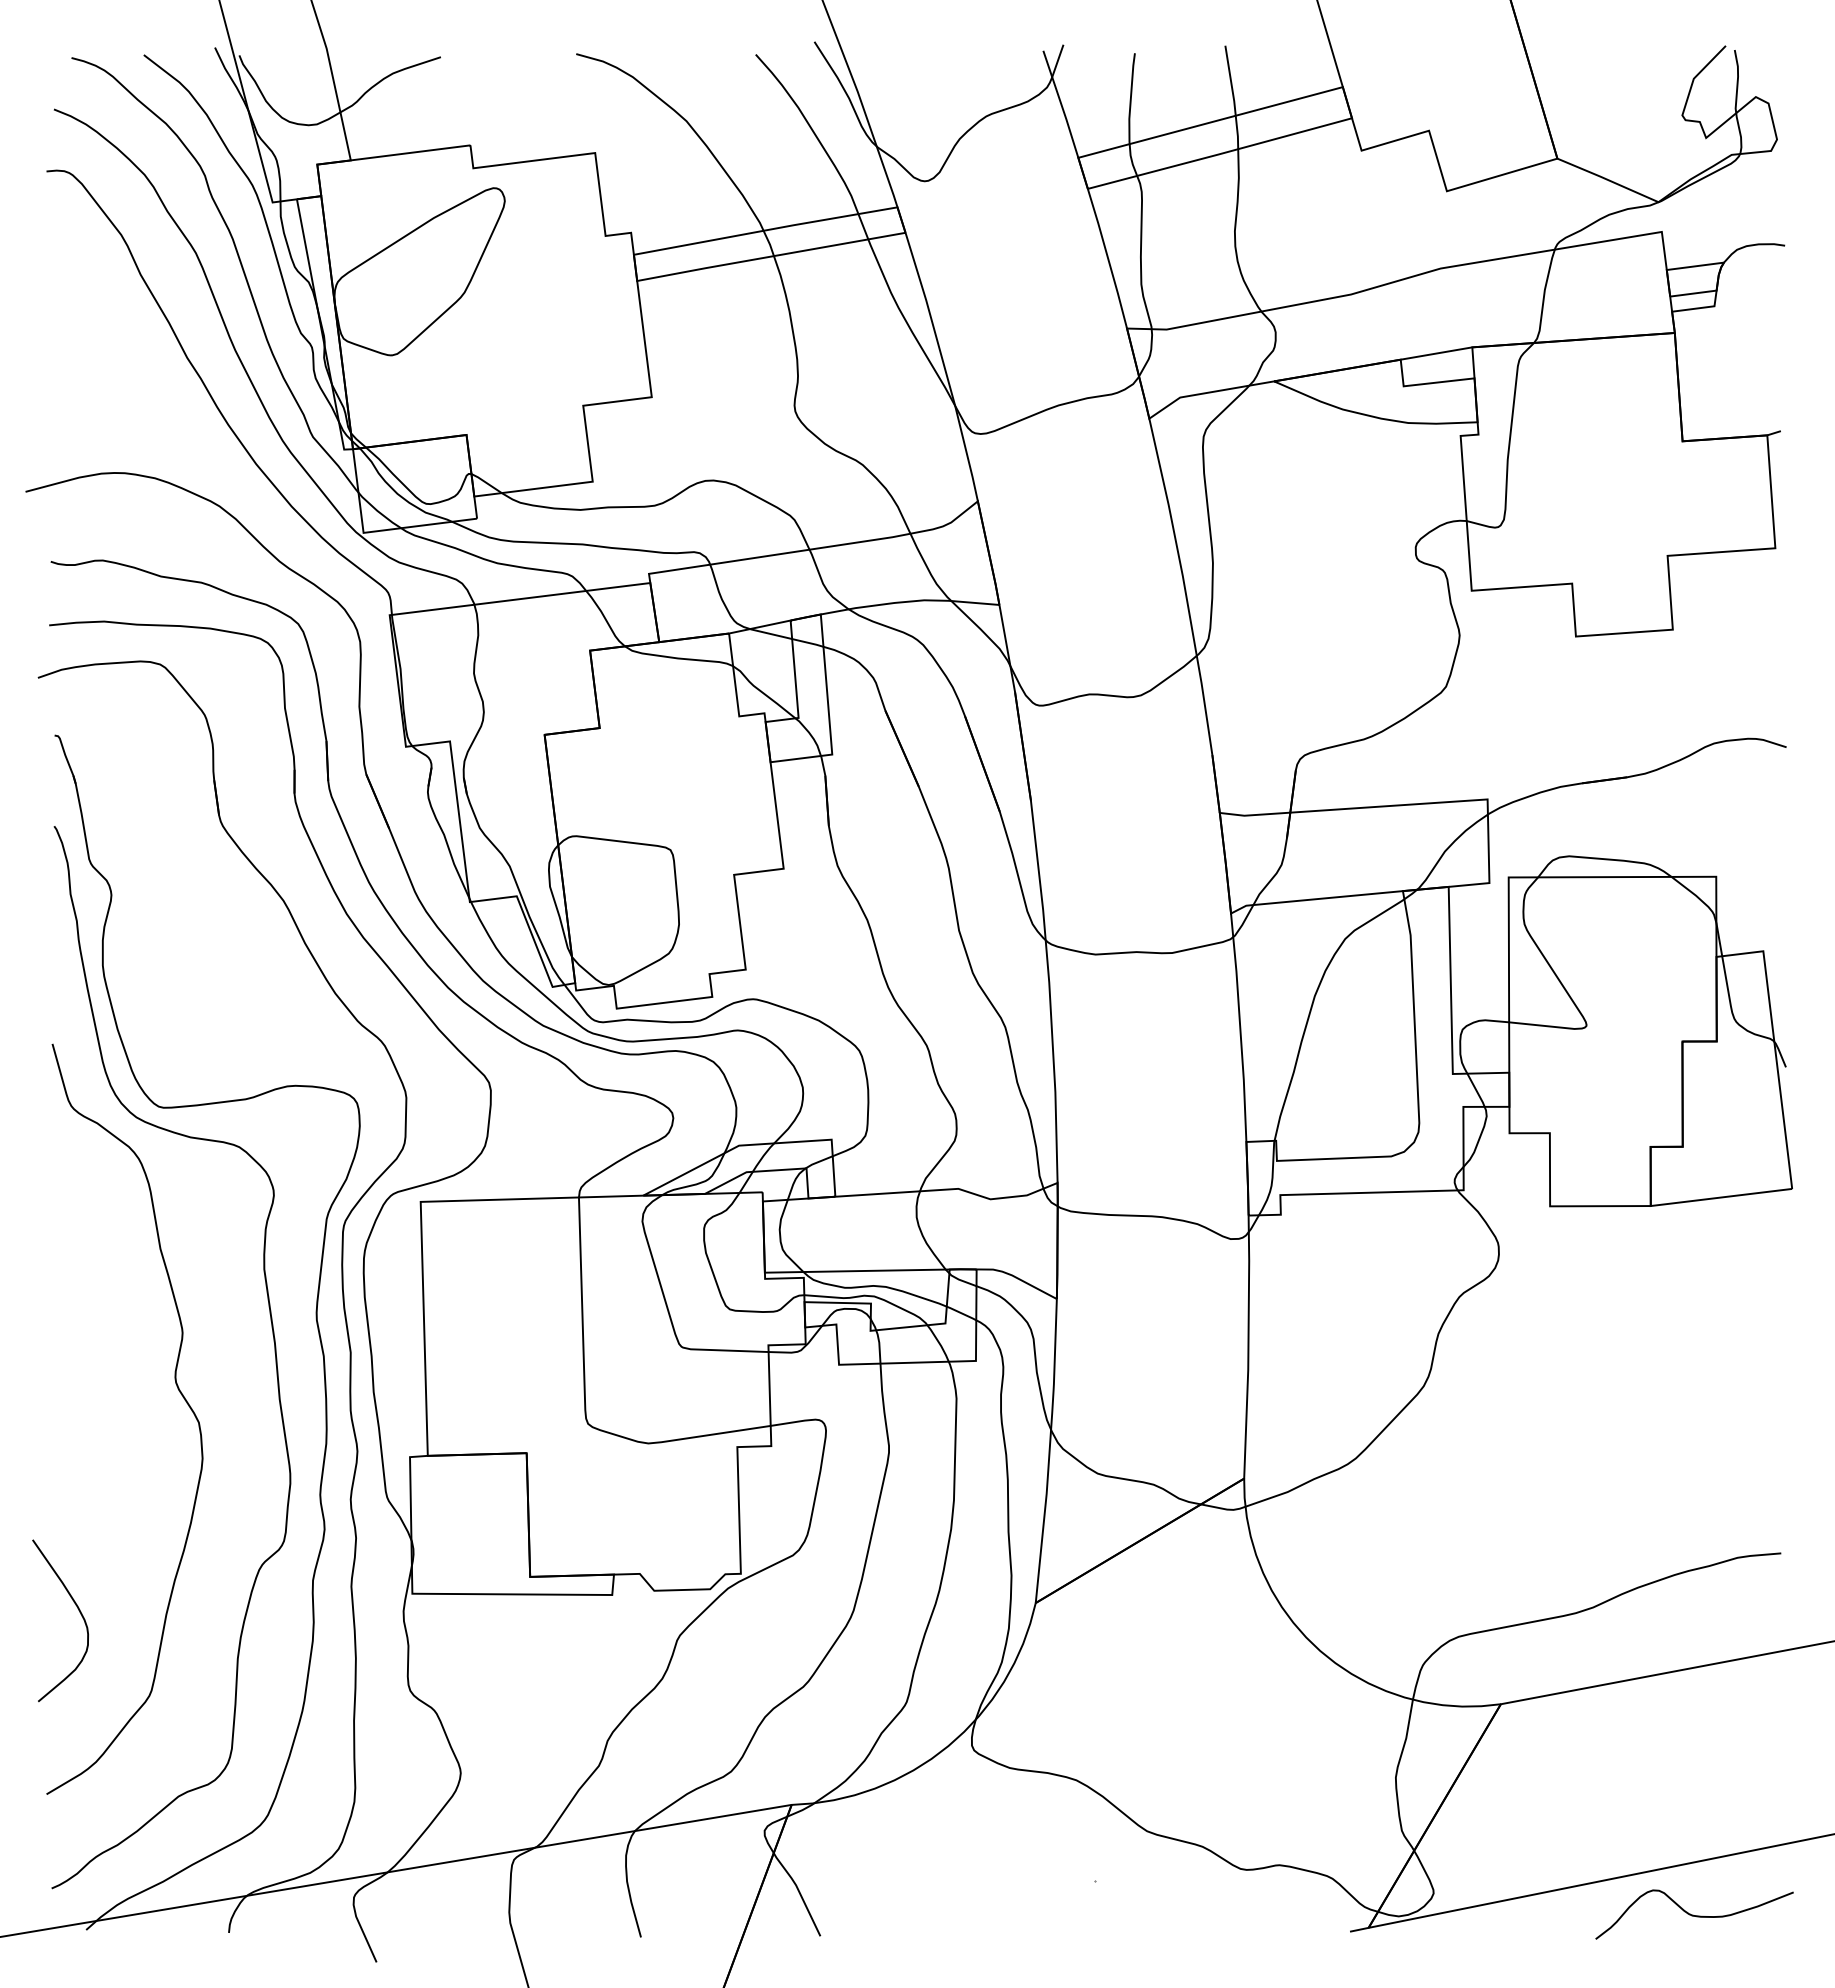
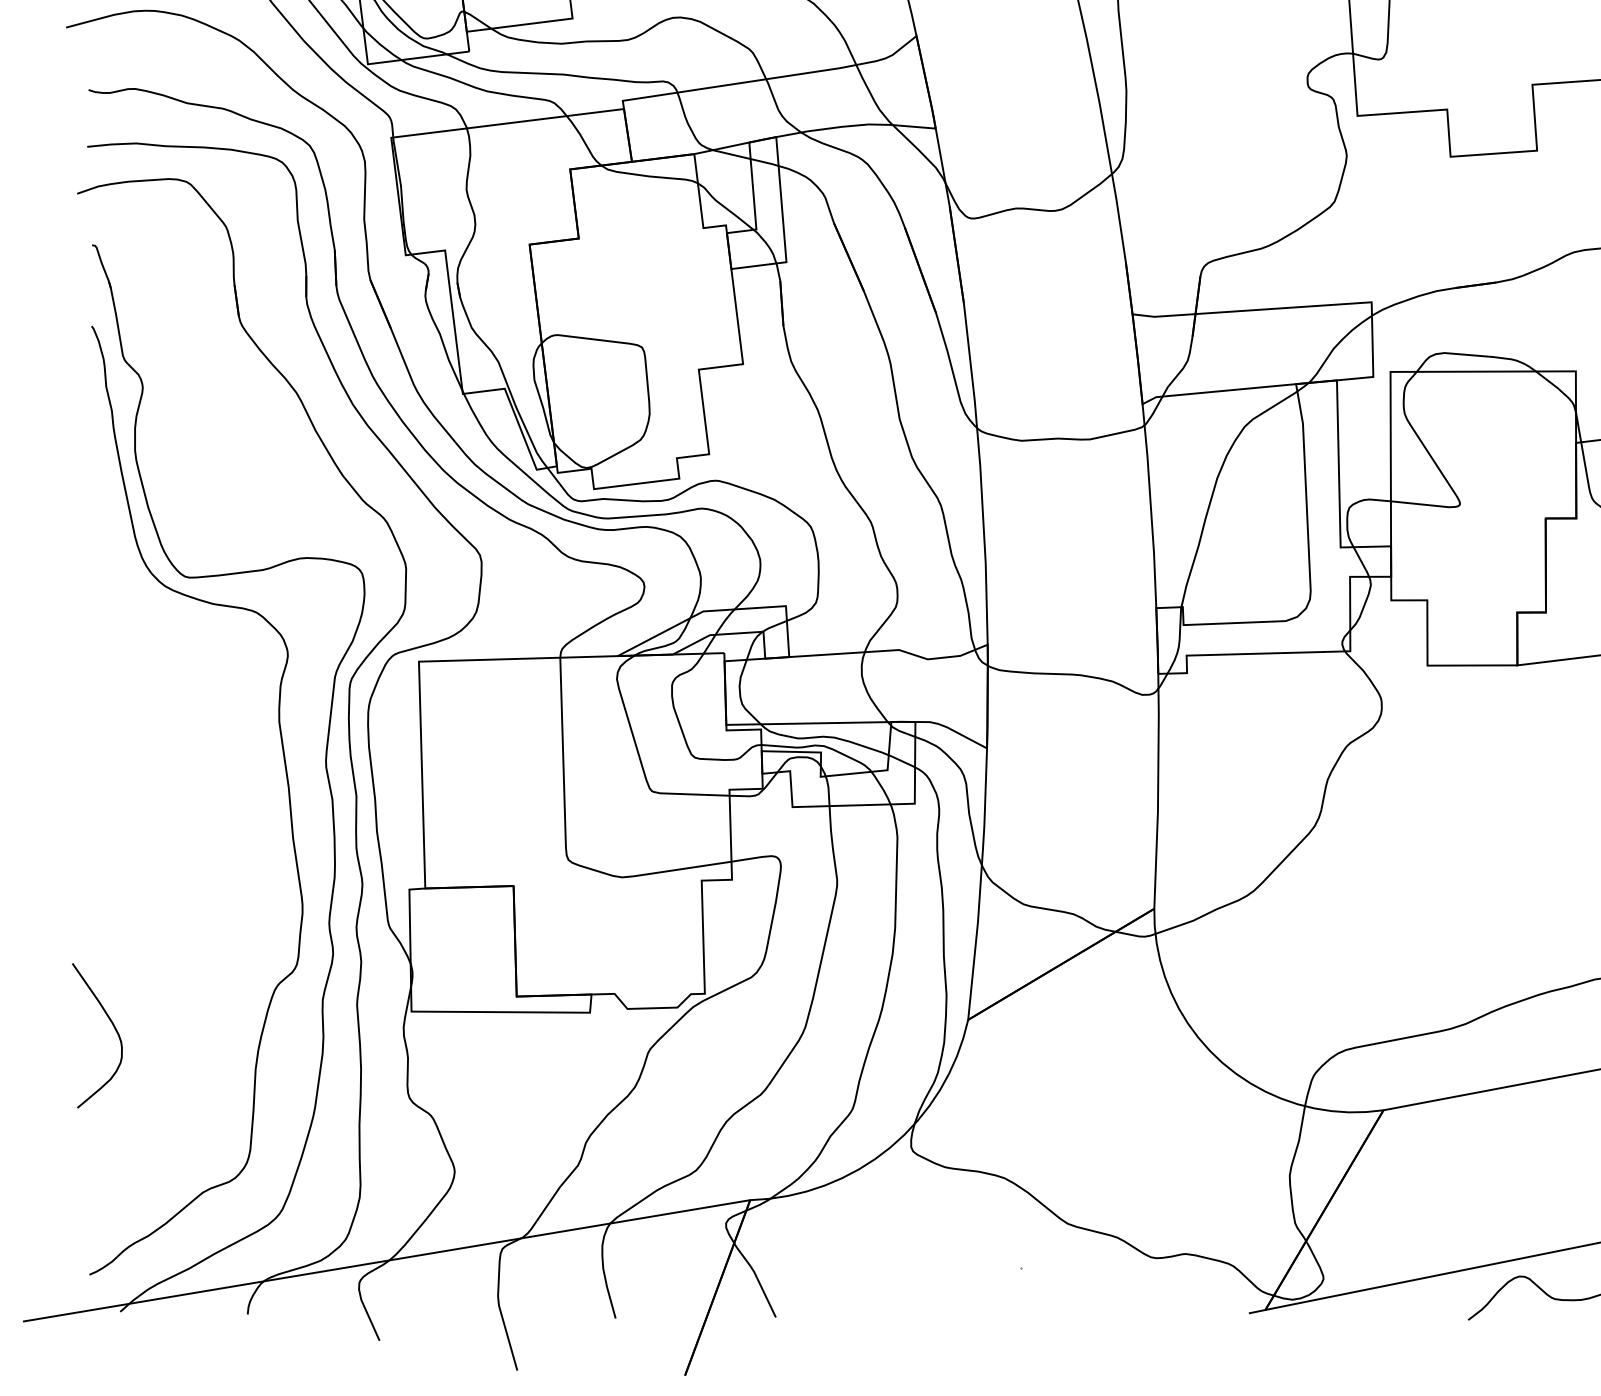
curve: (178, 1390) -> (202, 830), removed

